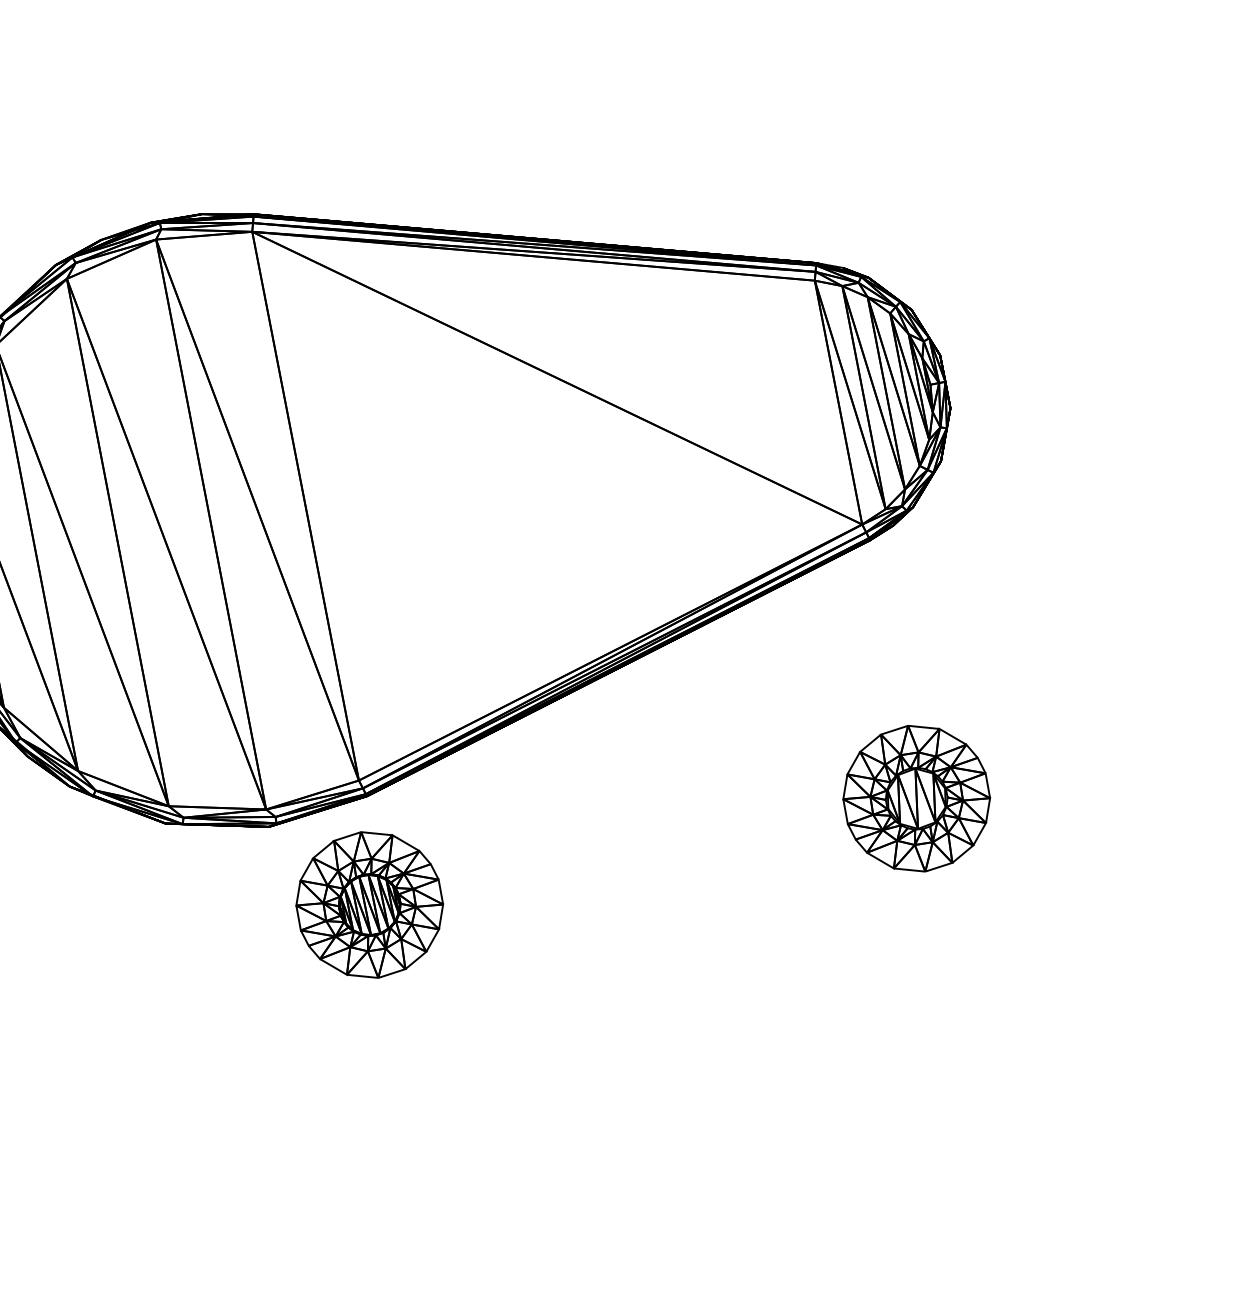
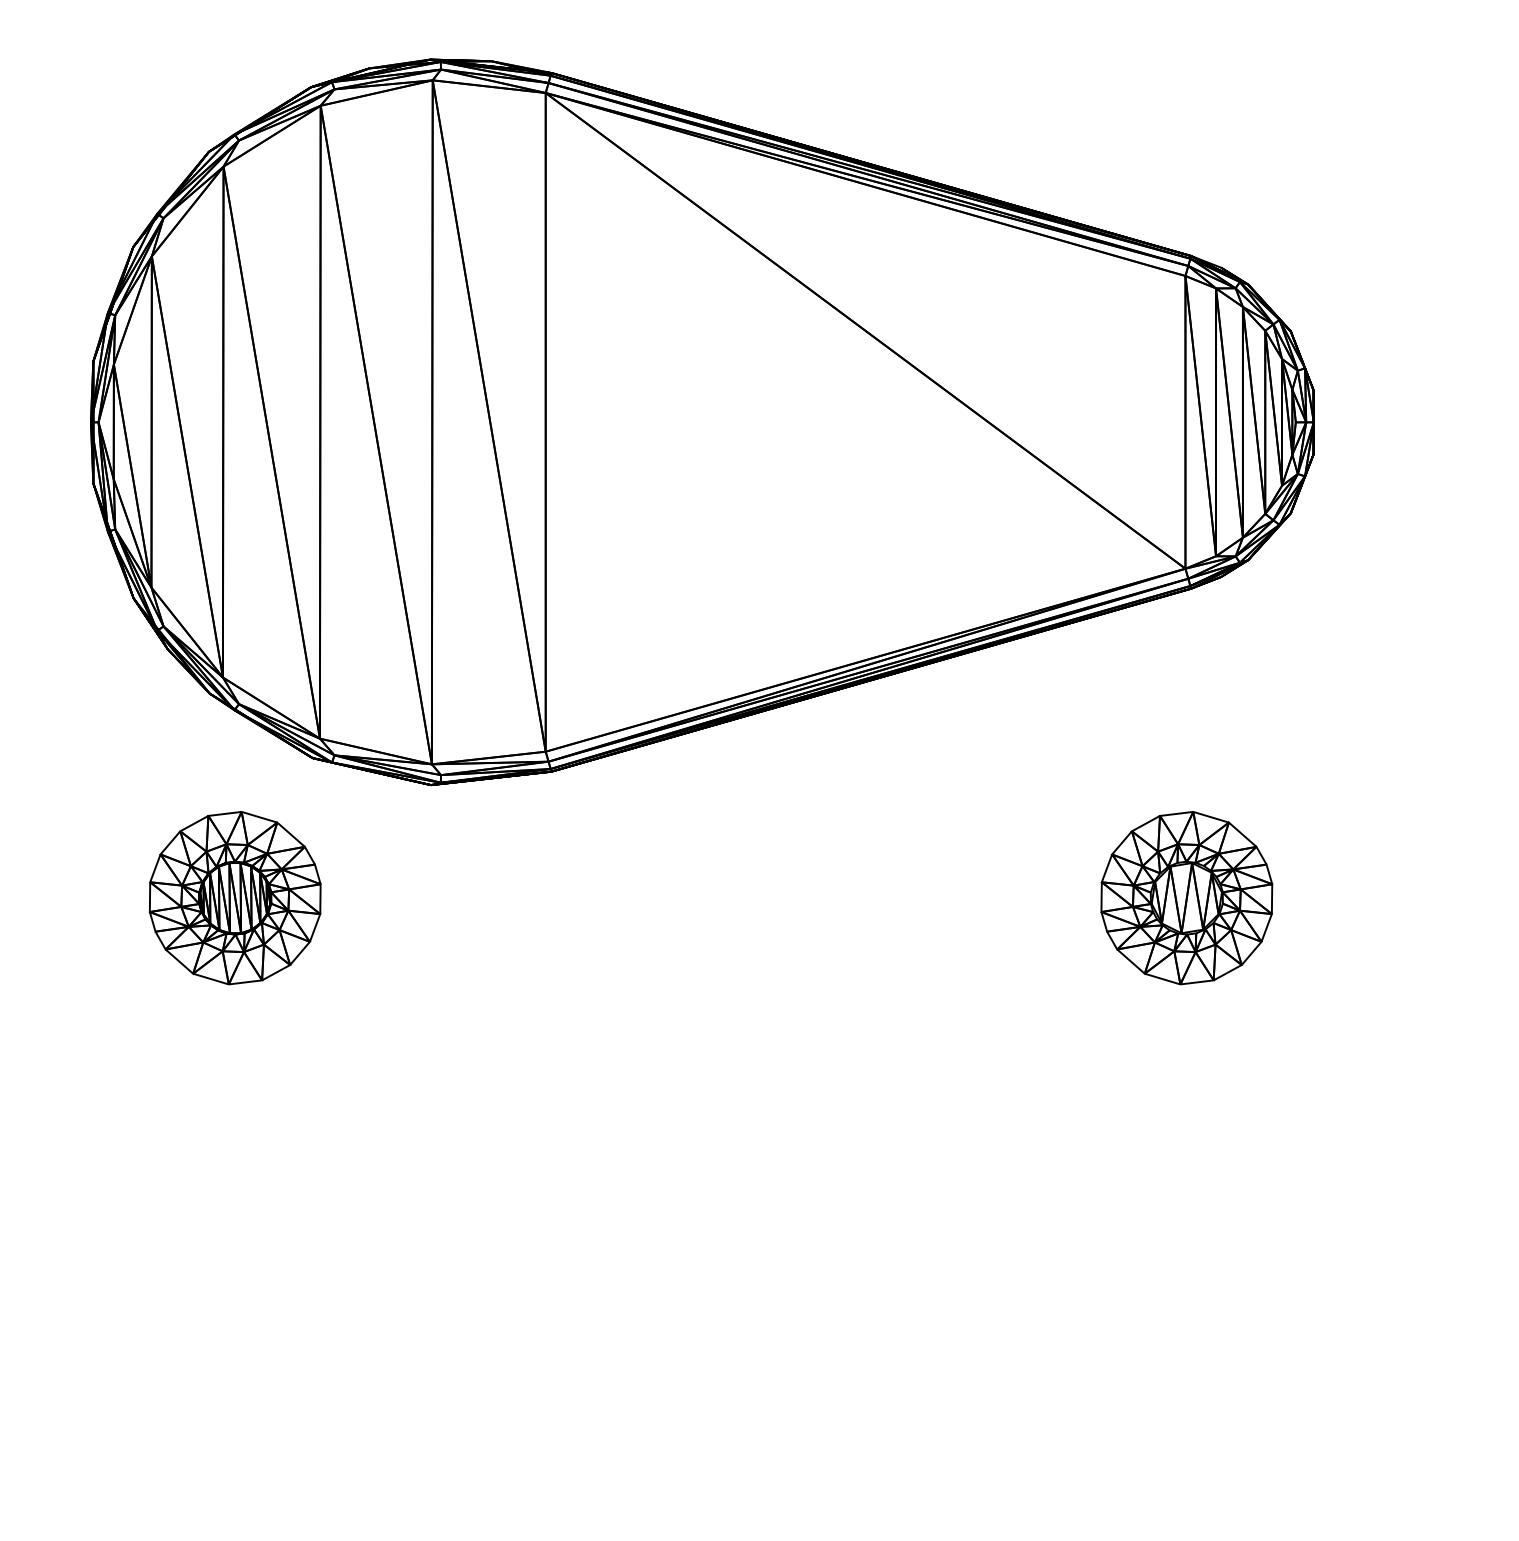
part: (369, 905) -> (234, 898), moved

